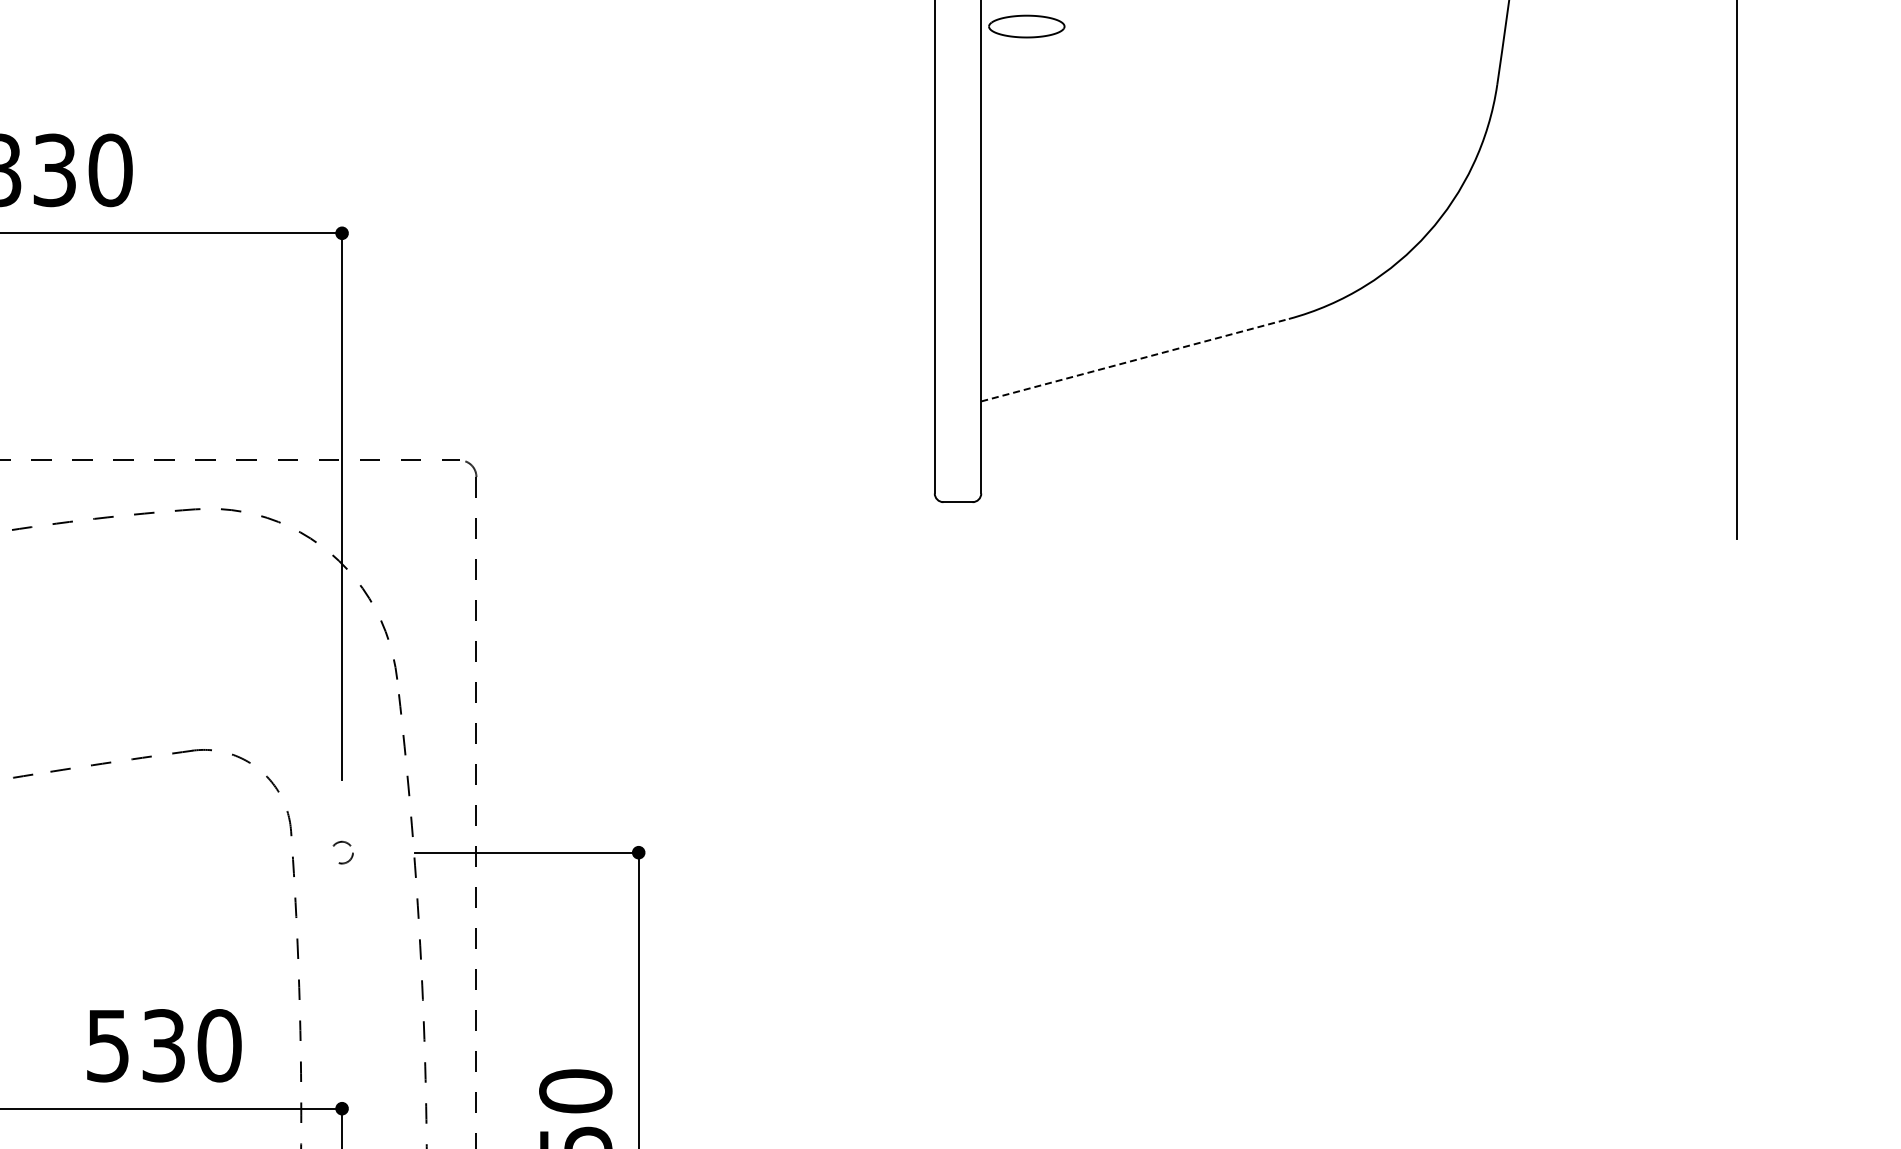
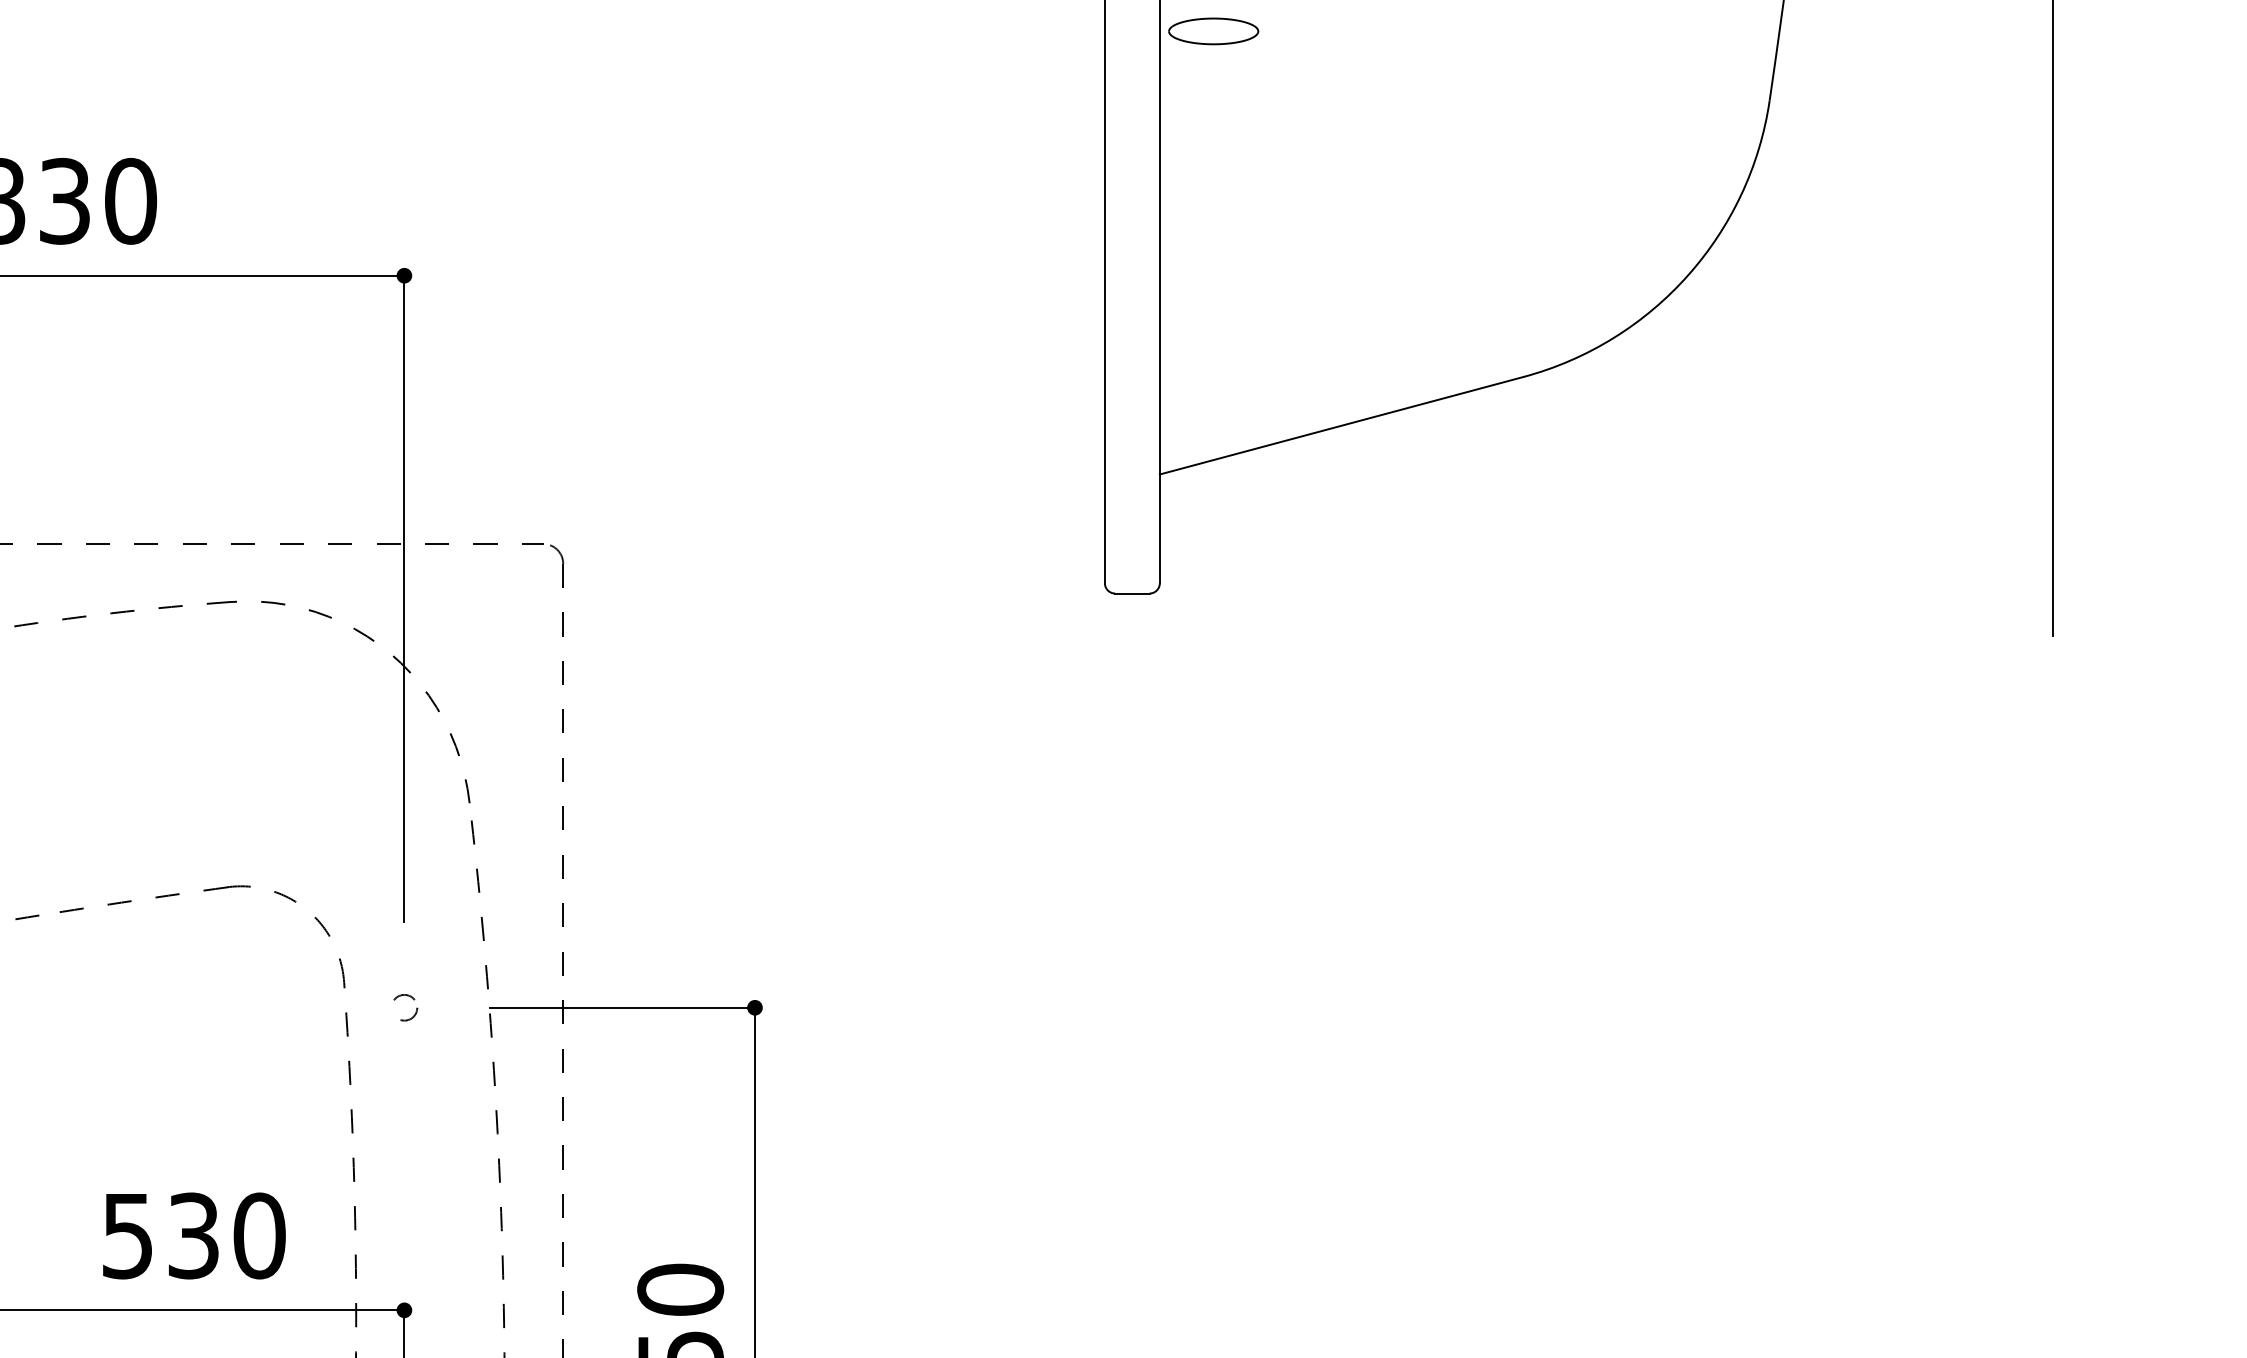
line: (1135, 360) -> (1342, 426), dashed -> solid

